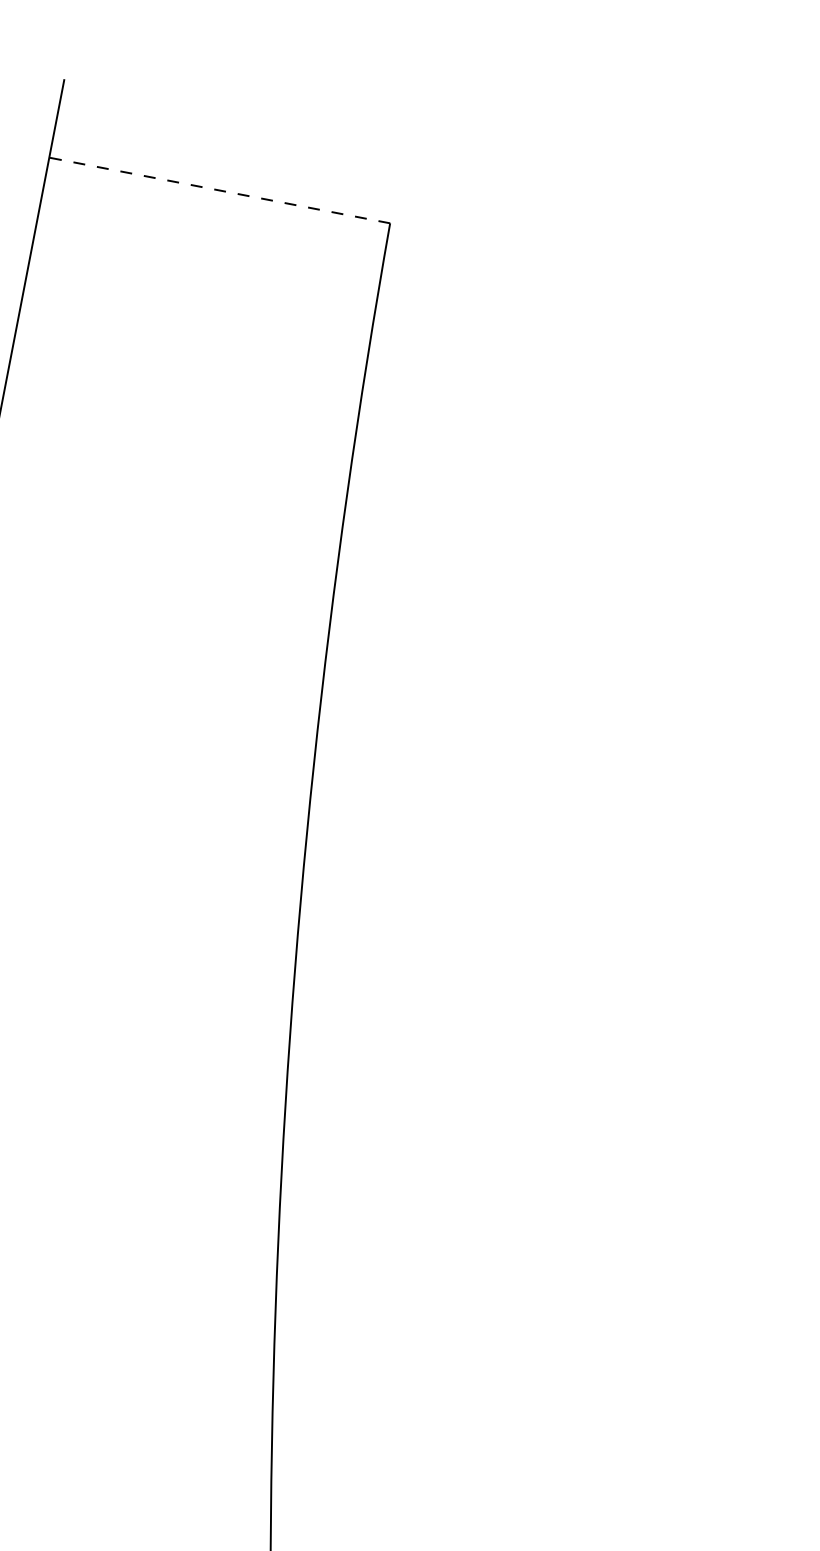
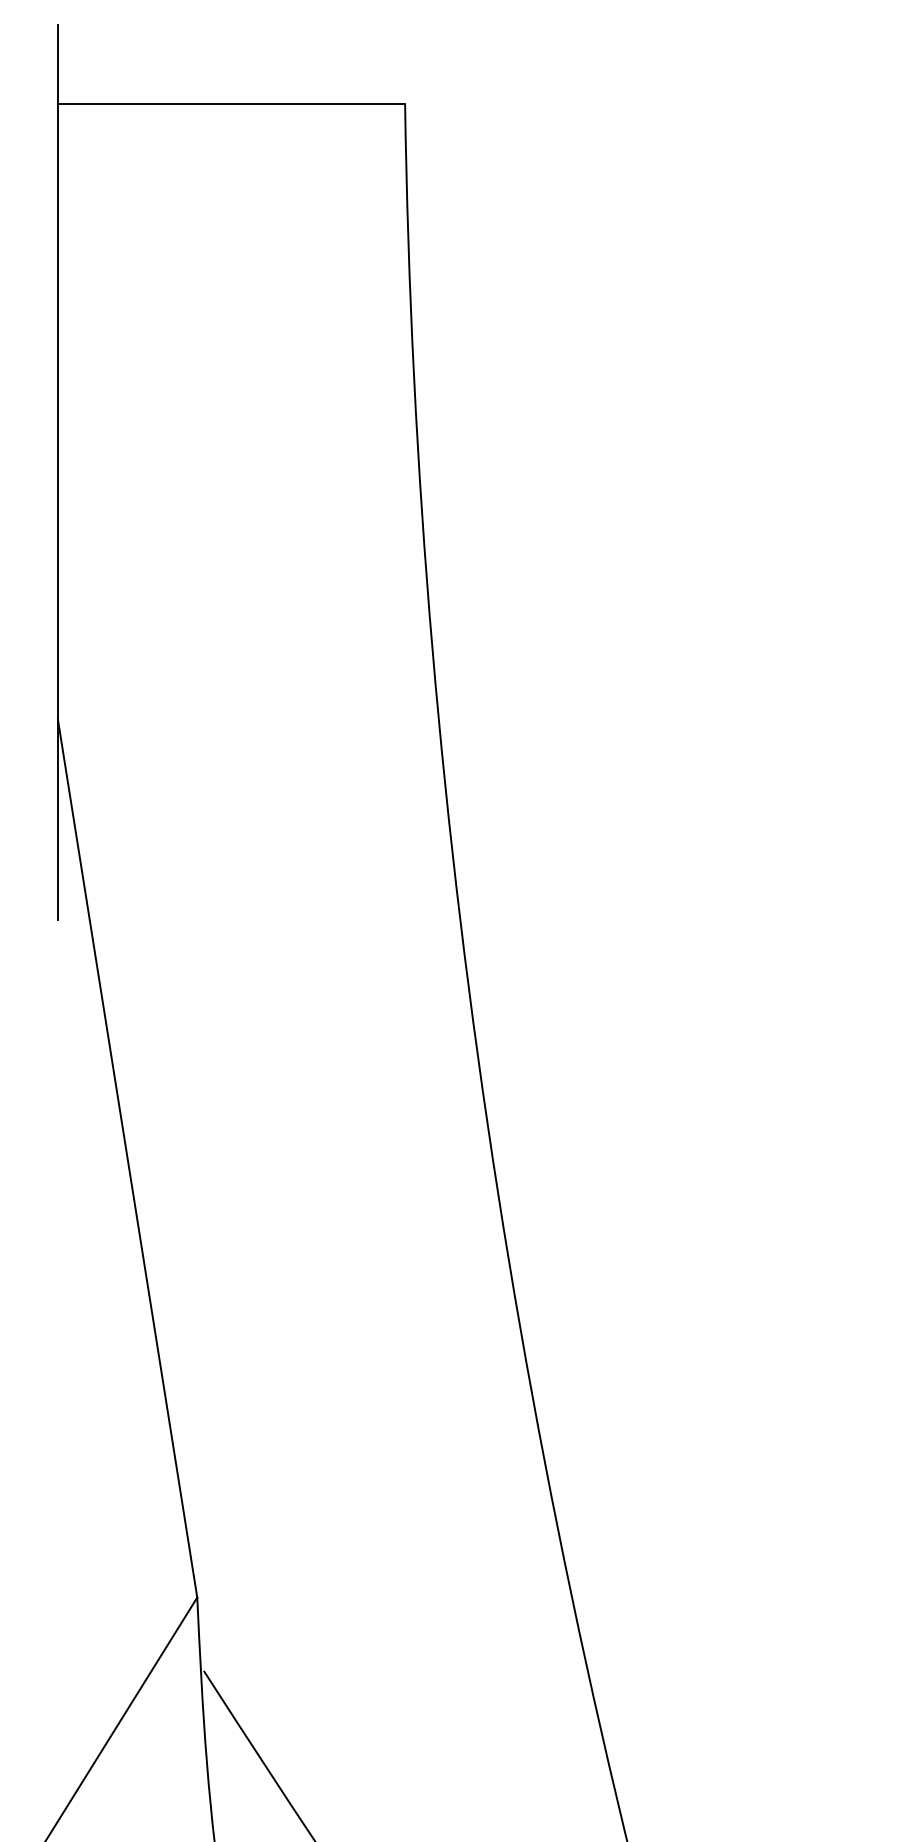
line: (219, 190) -> (231, 104), dashed -> solid

